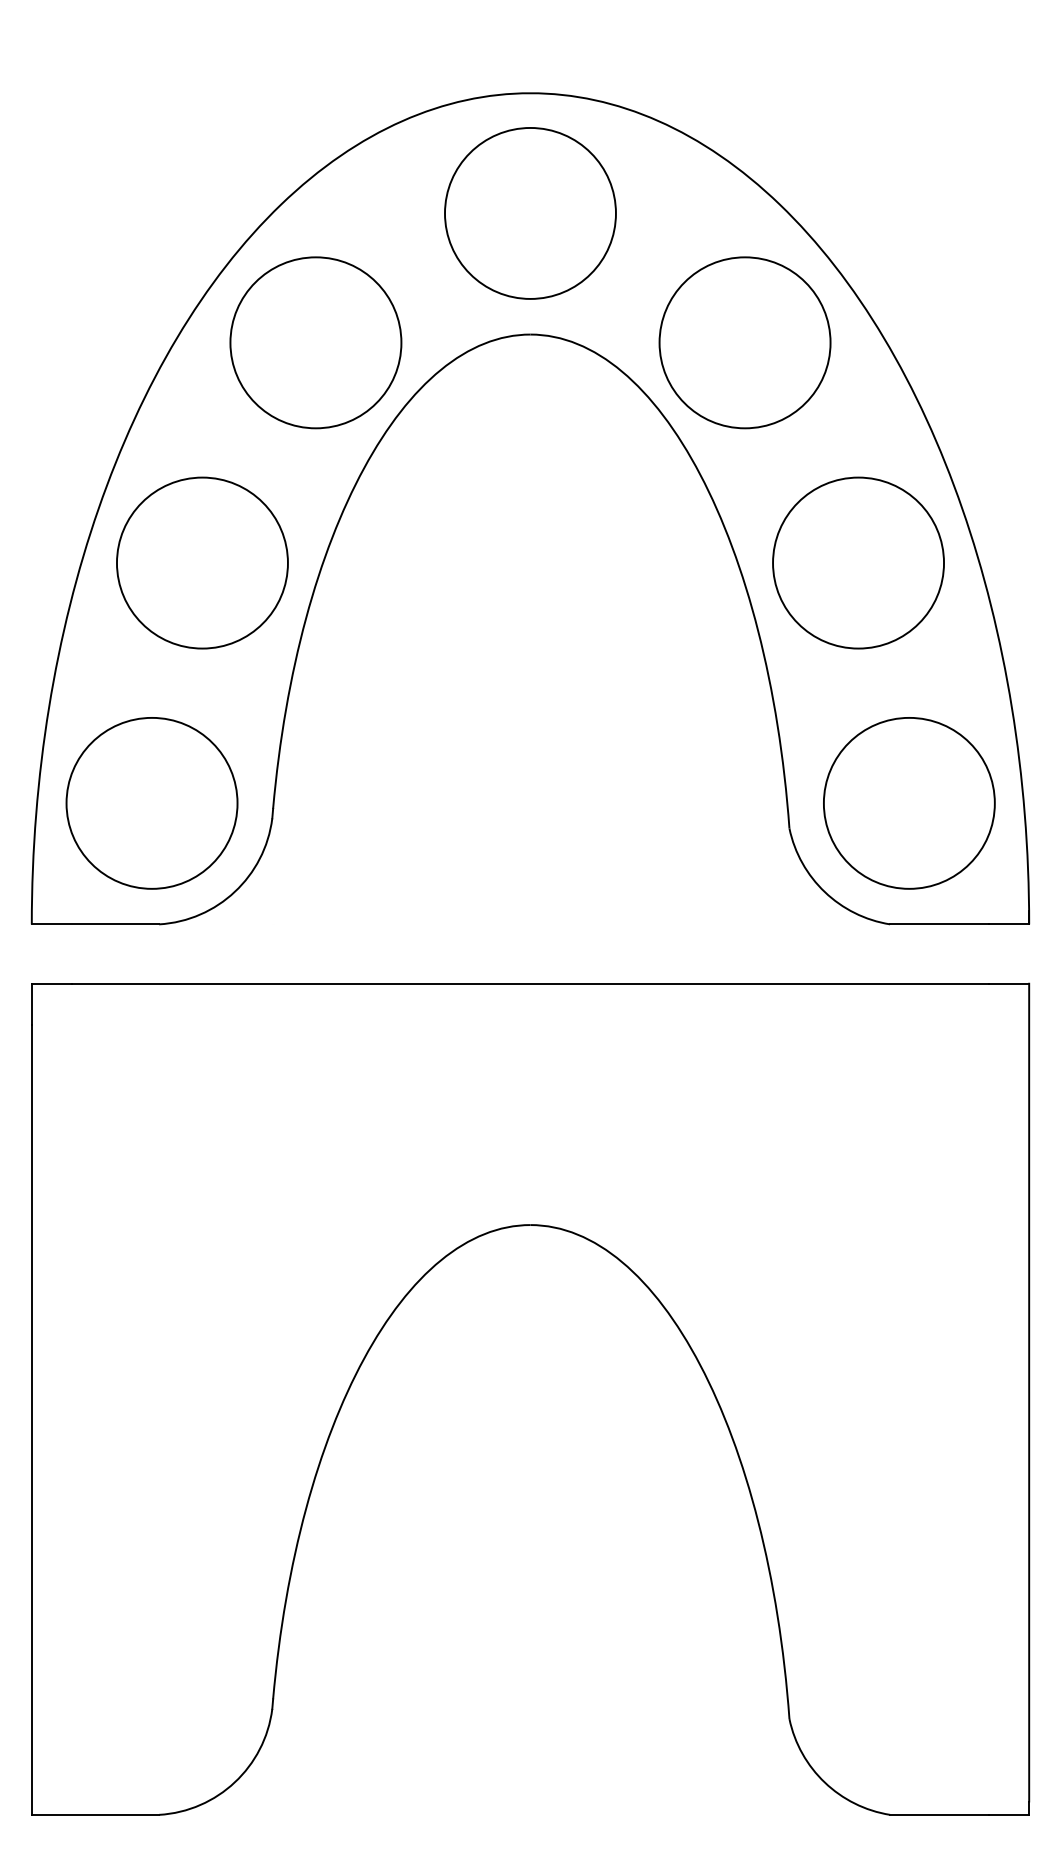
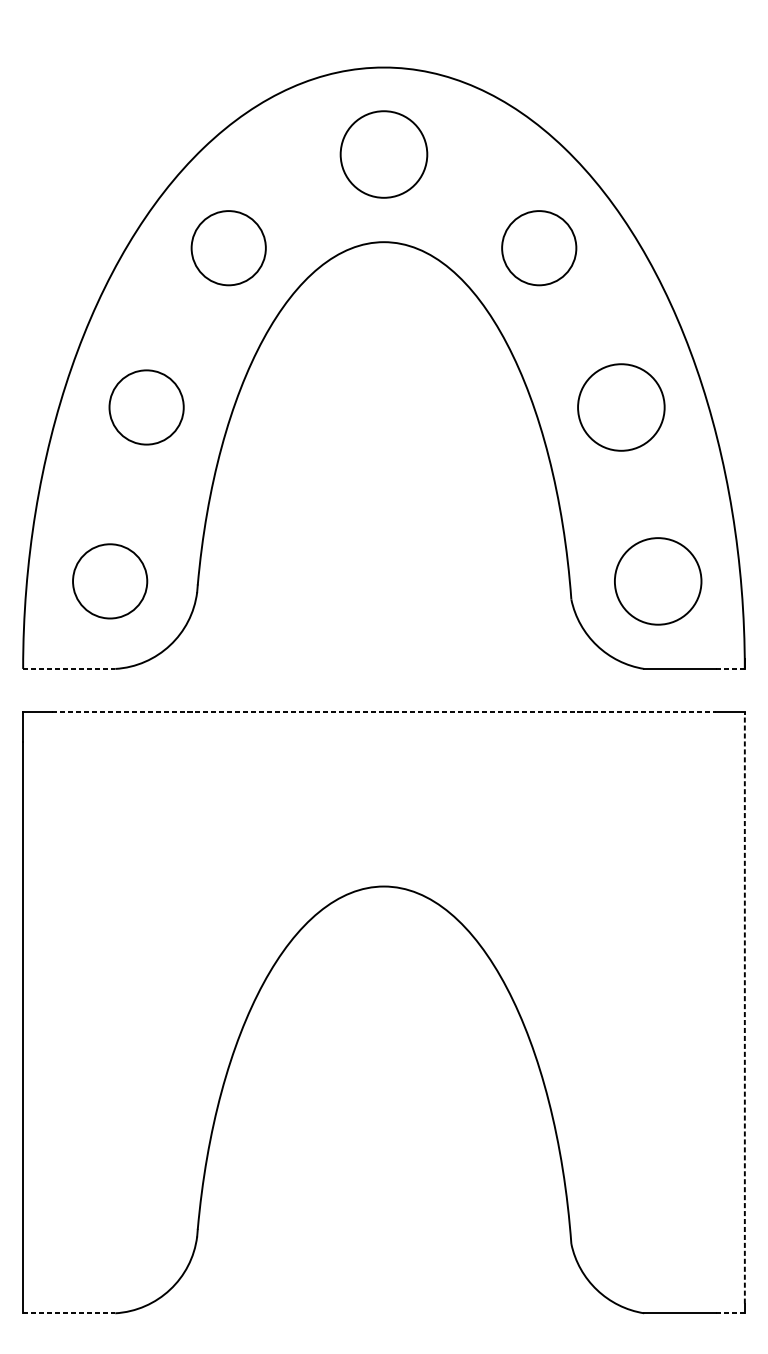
circle: (530, 212) -> (384, 153), size x0.7
circle: (315, 342) -> (228, 247), size x0.6
circle: (744, 342) -> (538, 247), size x0.6
circle: (202, 562) -> (146, 407), size x0.6
circle: (858, 562) -> (621, 407), size x0.7
circle: (151, 802) -> (109, 580), size x0.6
circle: (909, 803) -> (658, 581), size x0.7
line: (95, 924) -> (69, 669), solid -> dashed
line: (1009, 924) -> (730, 669), solid -> dashed
line: (530, 983) -> (384, 711), solid -> dashed
line: (1029, 1392) -> (745, 1007), solid -> dashed
line: (95, 1814) -> (69, 1313), solid -> dashed
line: (1009, 1814) -> (730, 1313), solid -> dashed

